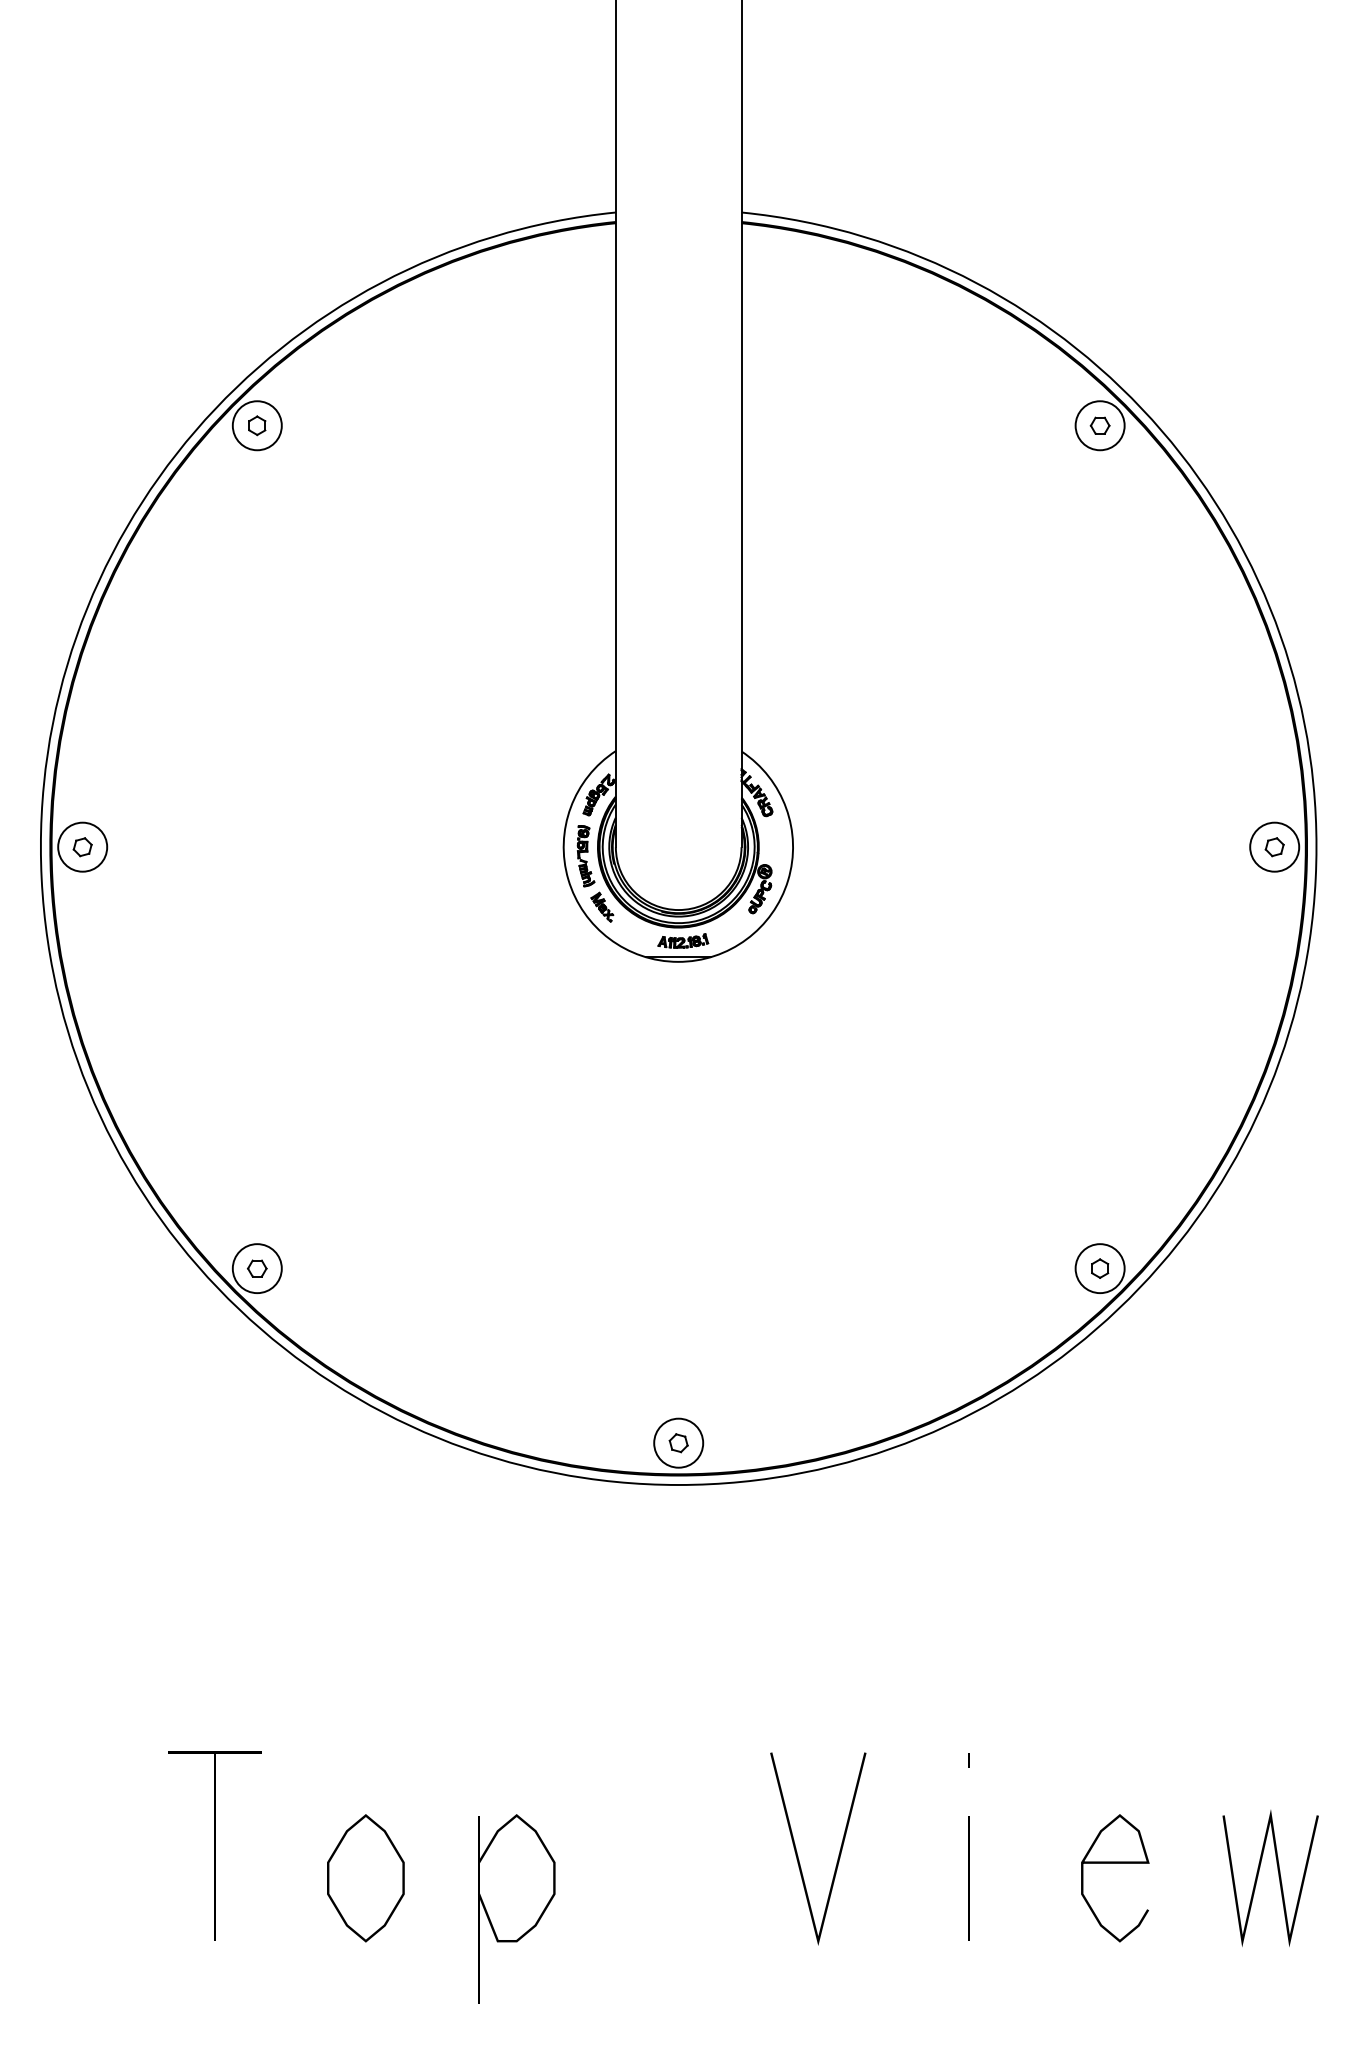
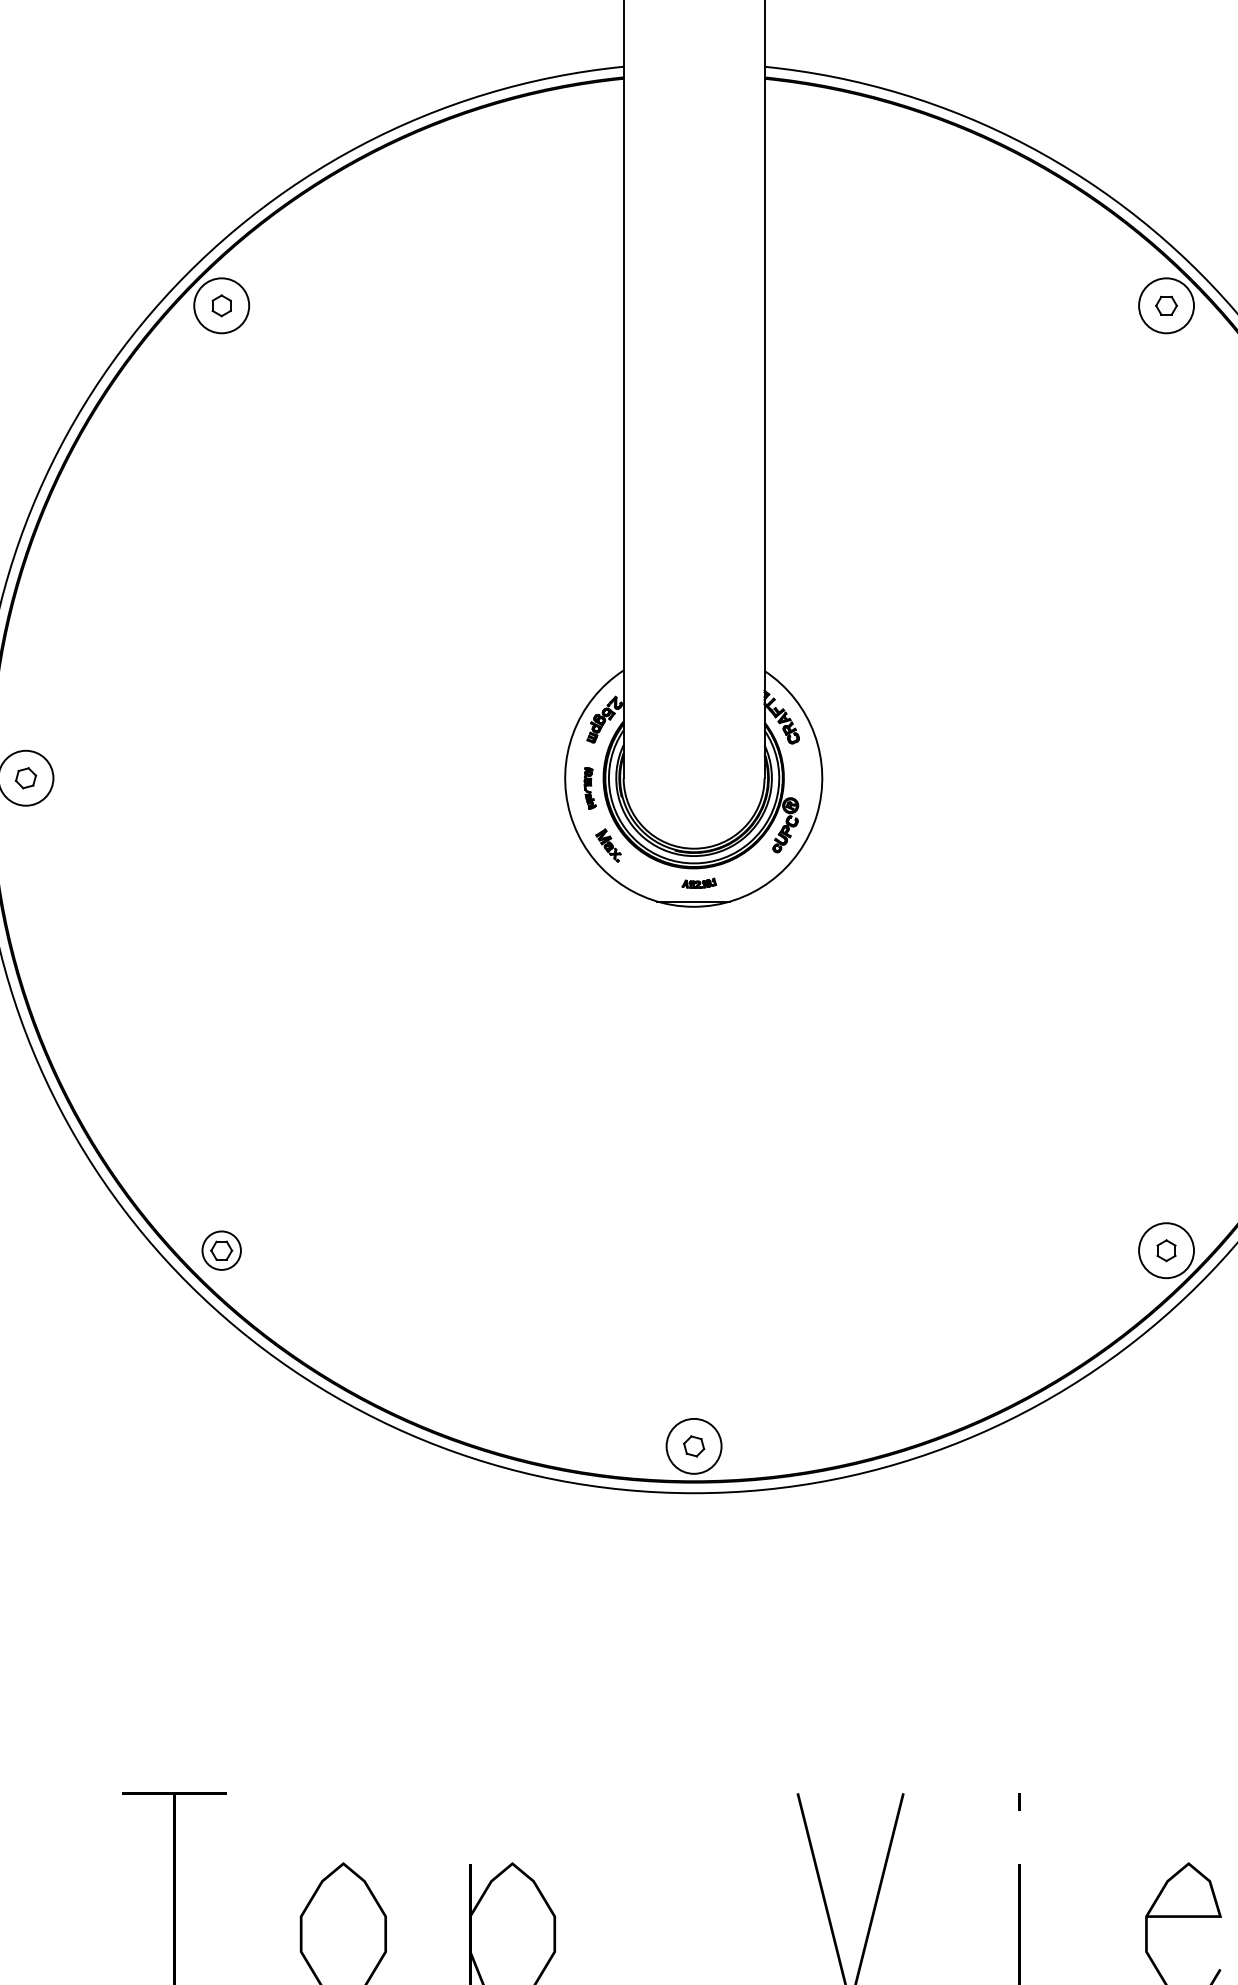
part: (585, 856) -> (589, 788), size x0.6
part: (683, 940) -> (699, 882), size x0.6
circle: (256, 1268) -> (220, 1250), size x0.7

